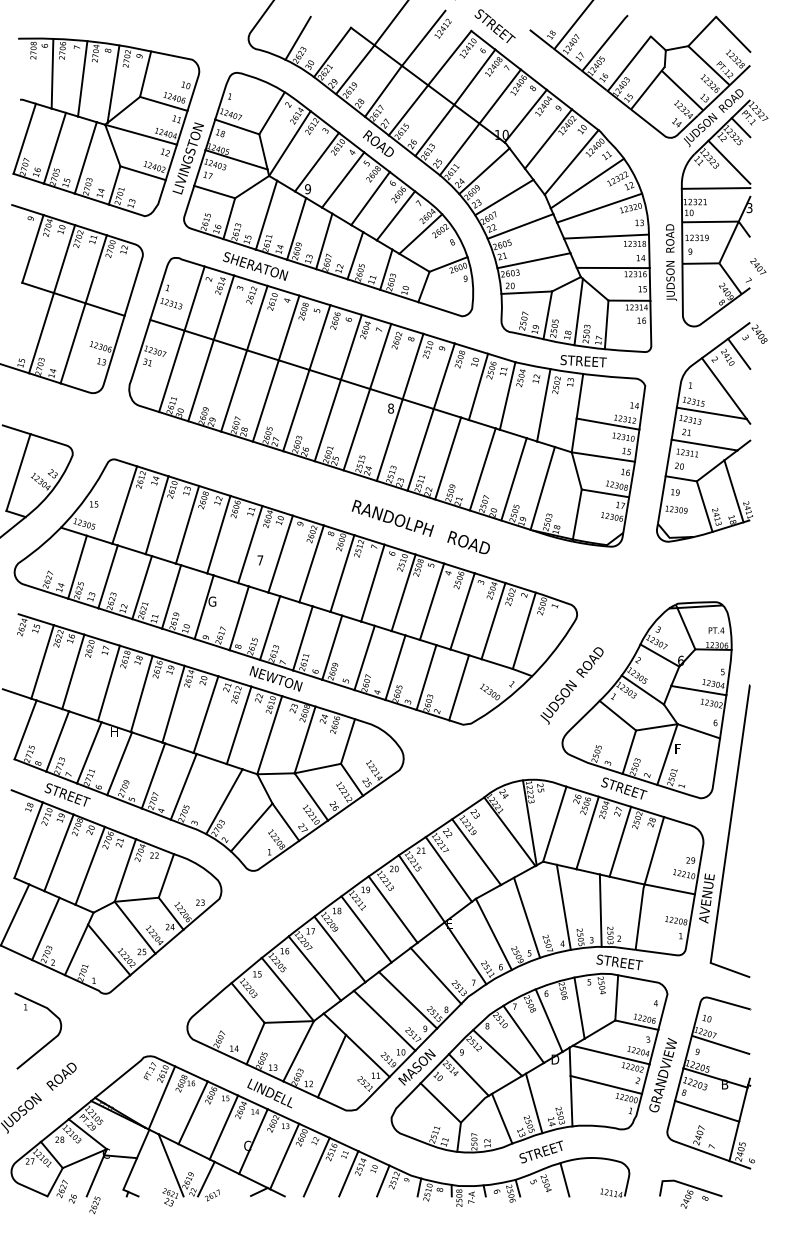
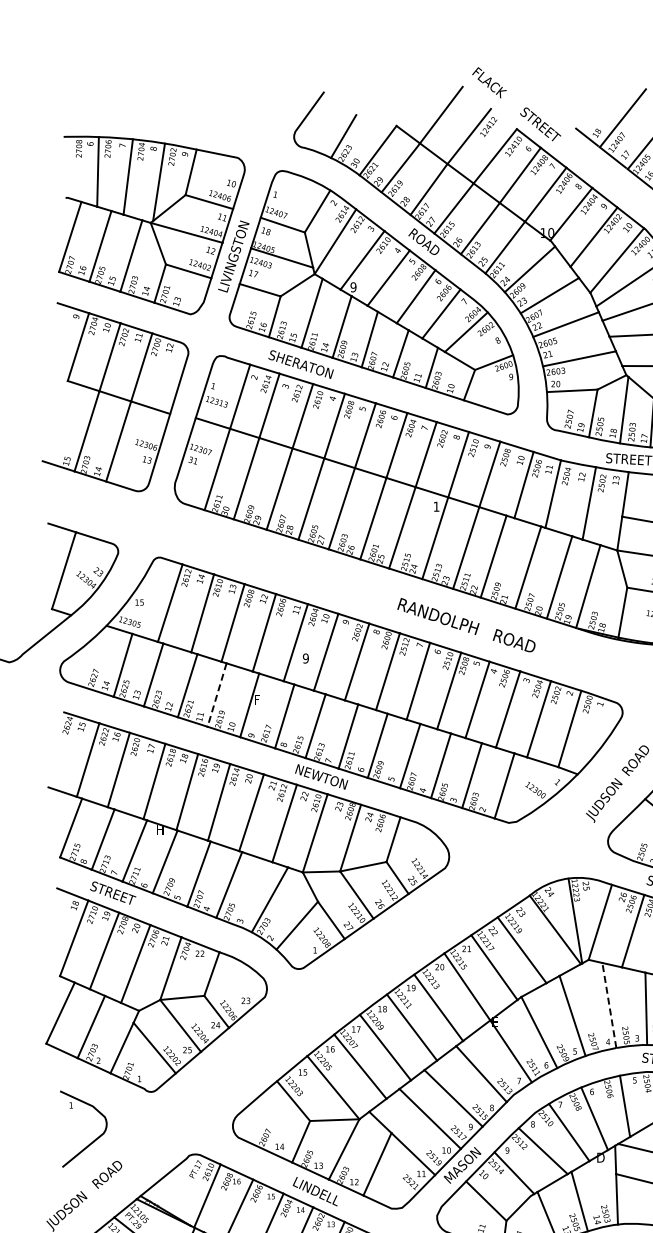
text: (391, 408) -> (437, 506), 8 -> 1
text: (260, 560) -> (306, 658), 7 -> 9
line: (171, 597) -> (217, 695), solid -> dashed
text: (212, 601) -> (258, 699), G -> F
line: (563, 906) -> (609, 1004), solid -> dashed

